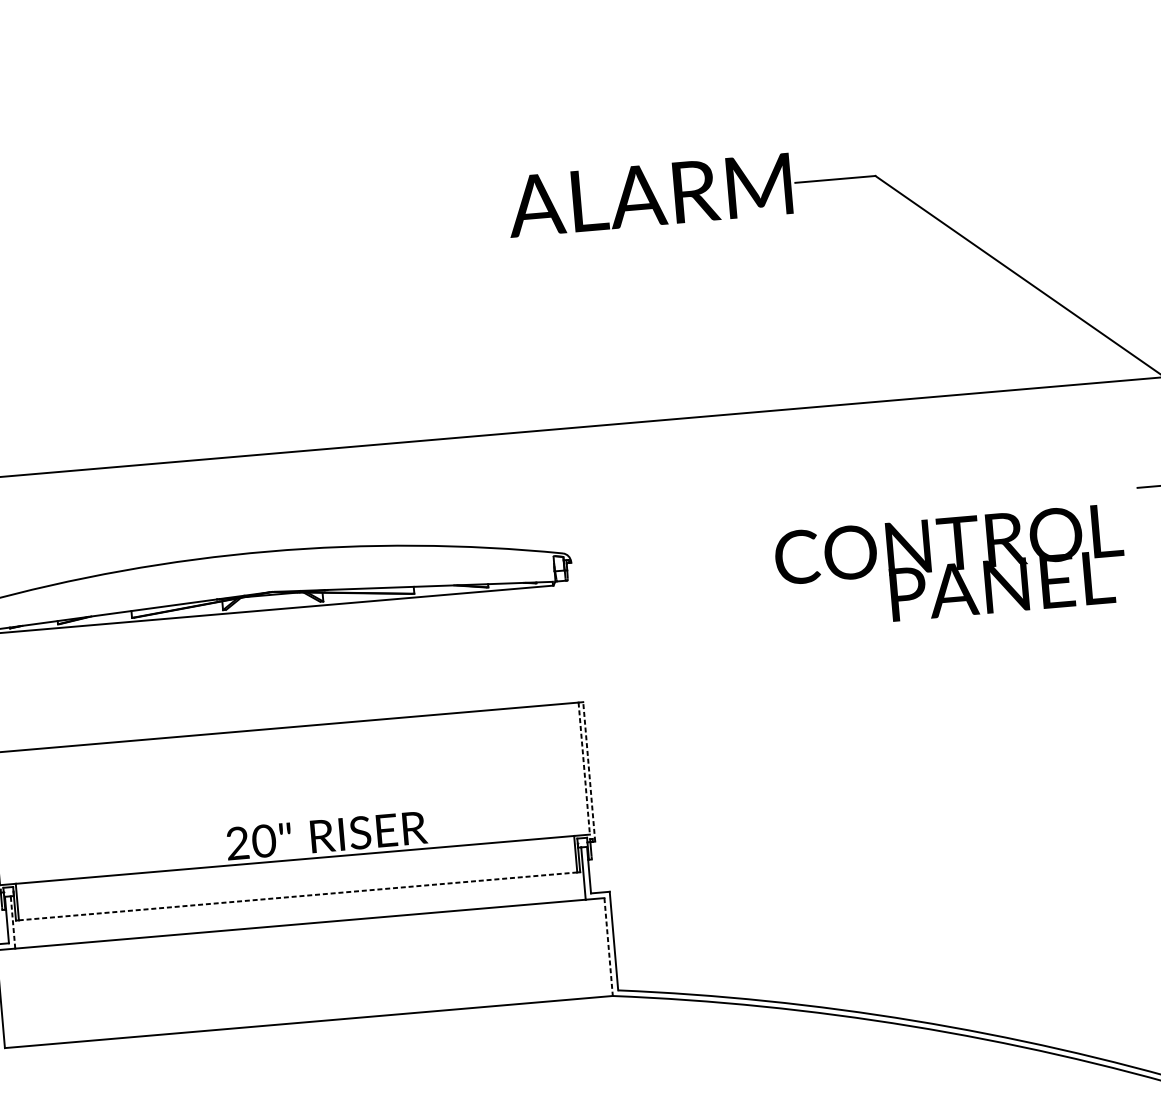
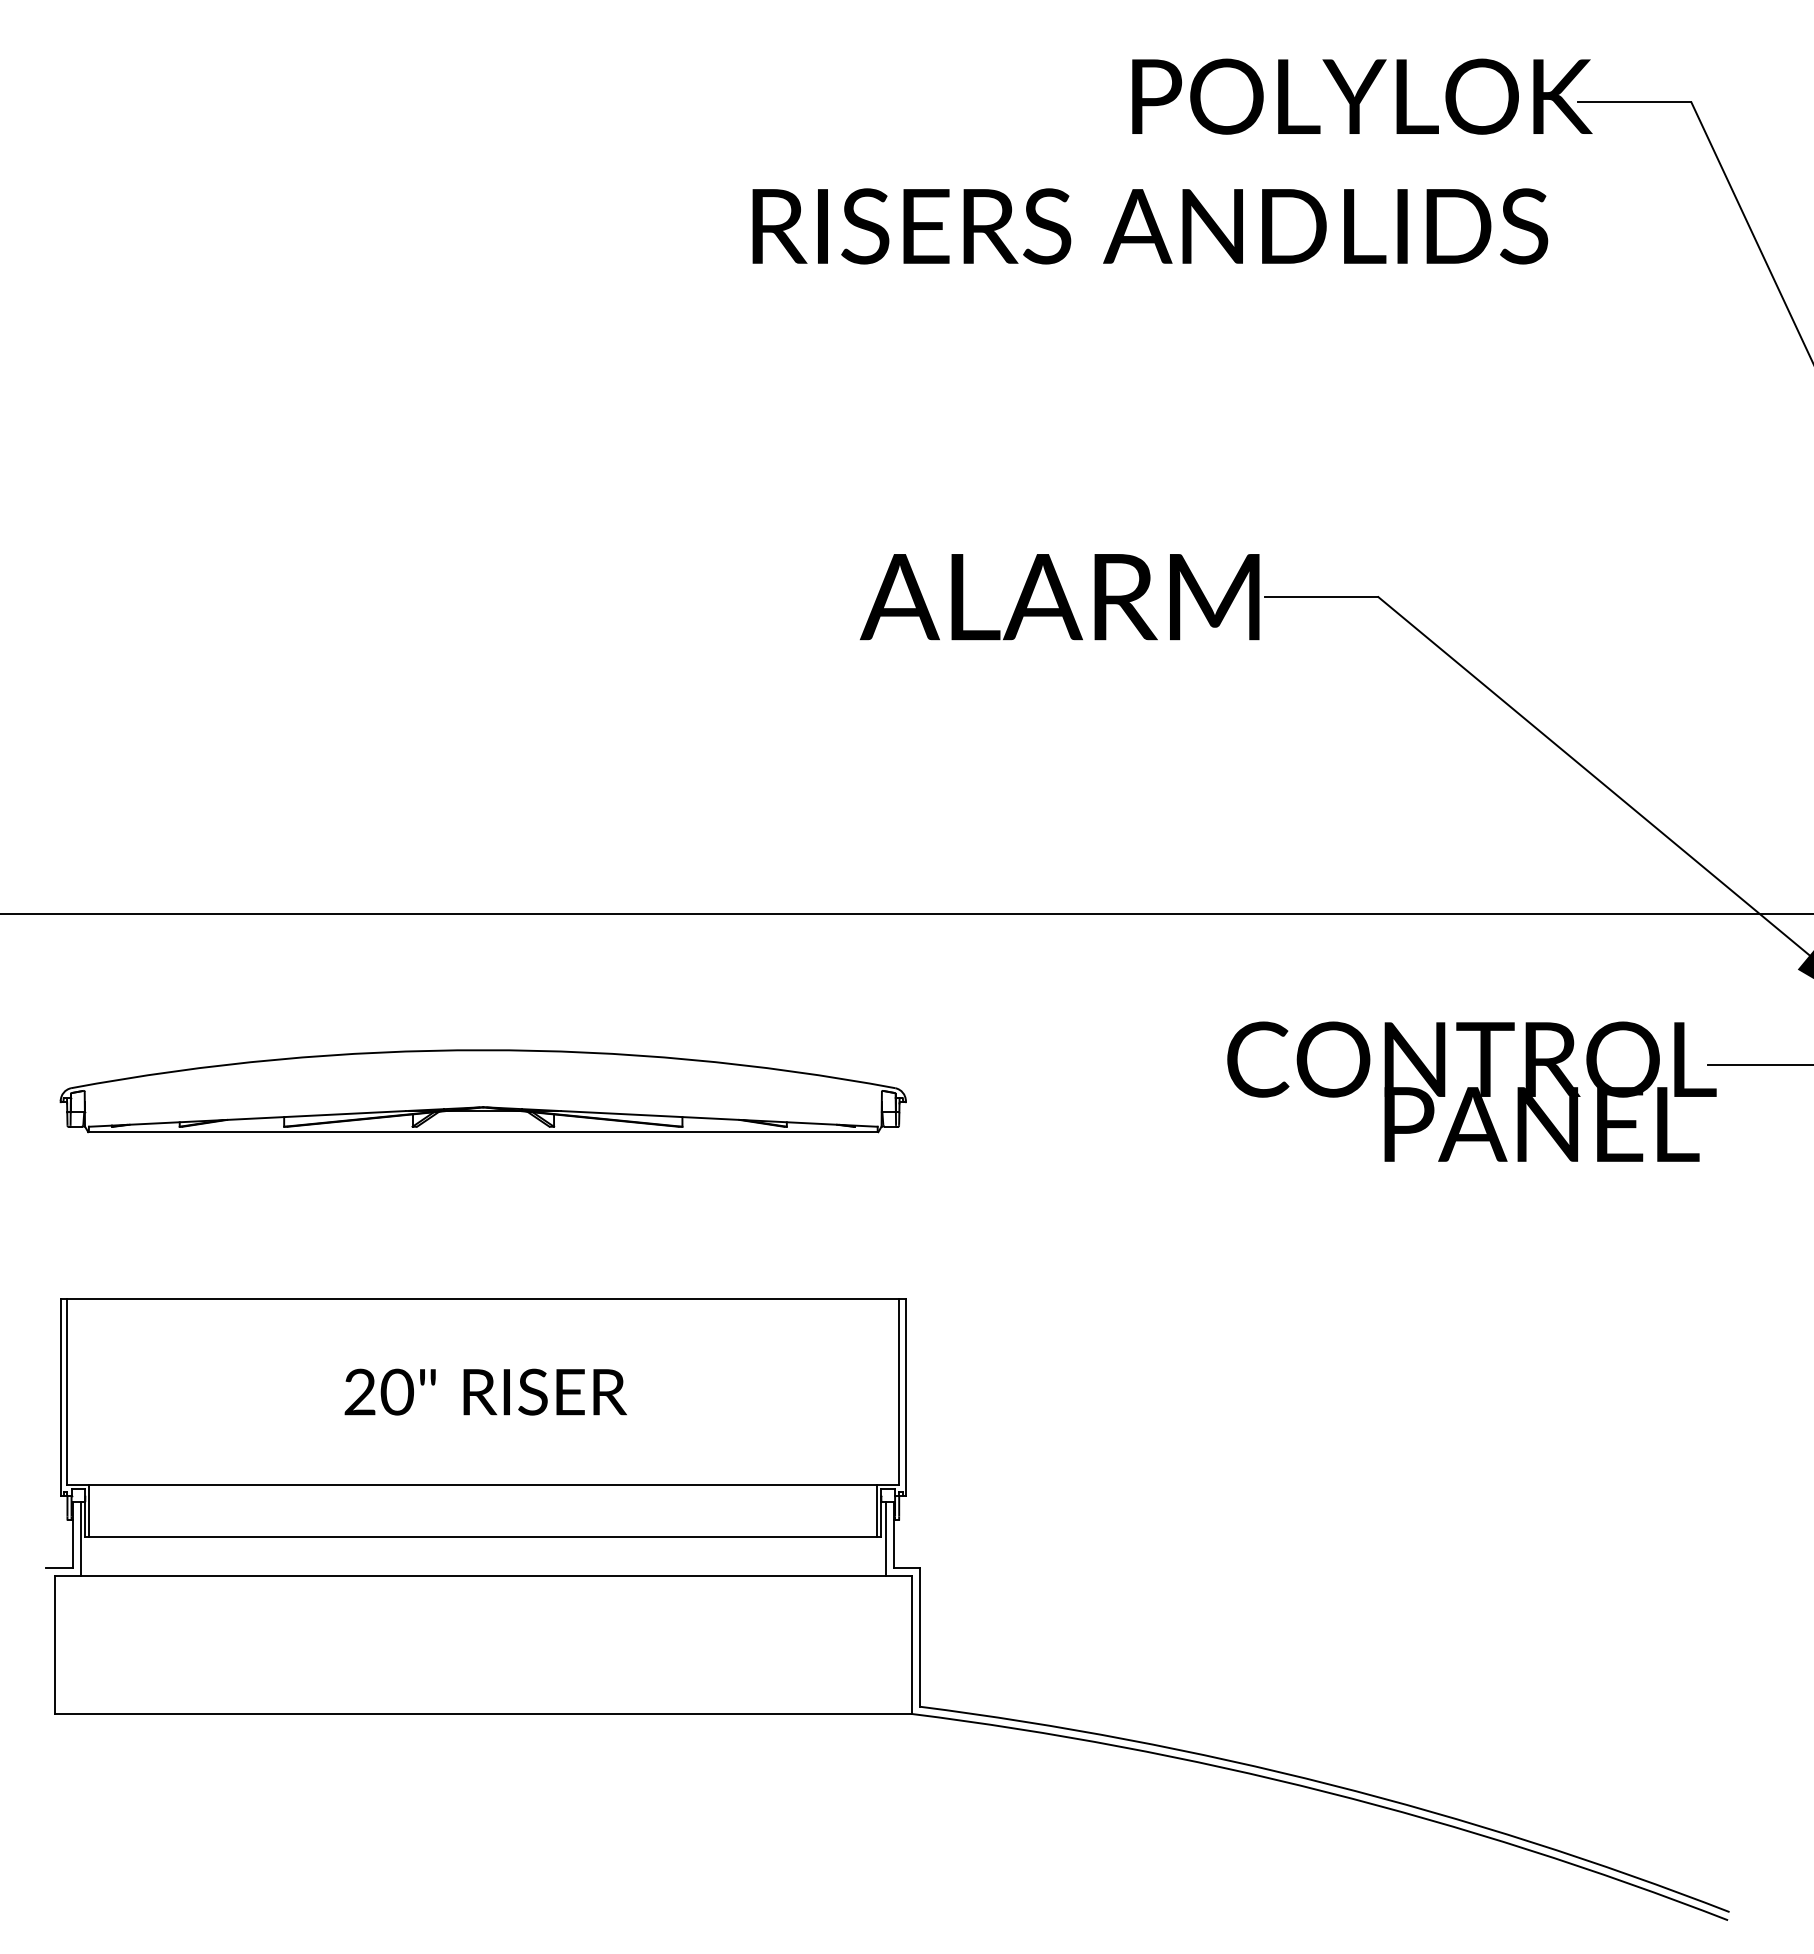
text: (950, 566) -> (1471, 1091), moved
line: (584, 768) -> (899, 1392), dashed -> solid
line: (588, 771) -> (905, 1396), dashed -> solid
text: (326, 835) -> (485, 1391), moved
line: (298, 896) -> (483, 1536), dashed -> solid
line: (12, 922) -> (80, 1539), dashed -> solid
line: (608, 947) -> (912, 1645), dashed -> solid

